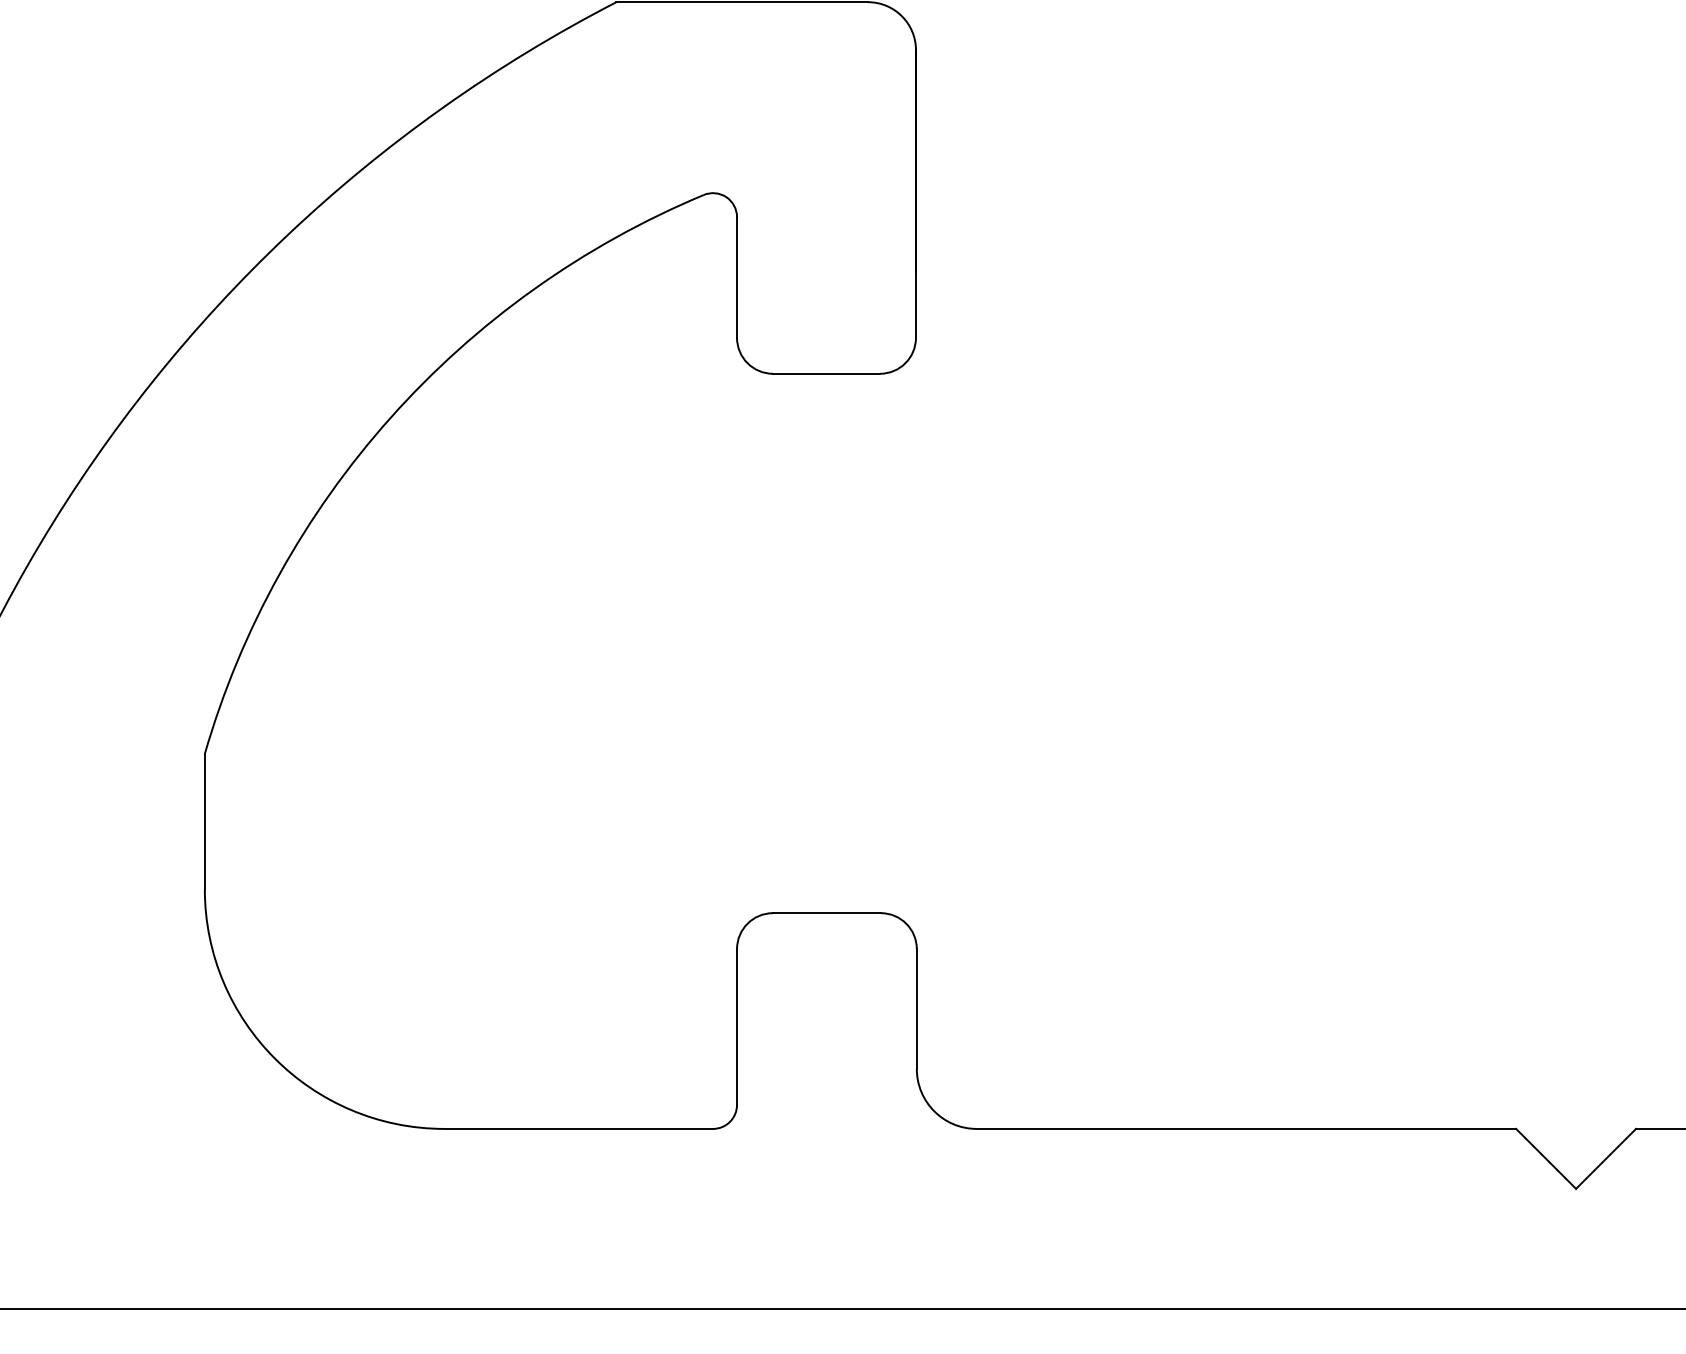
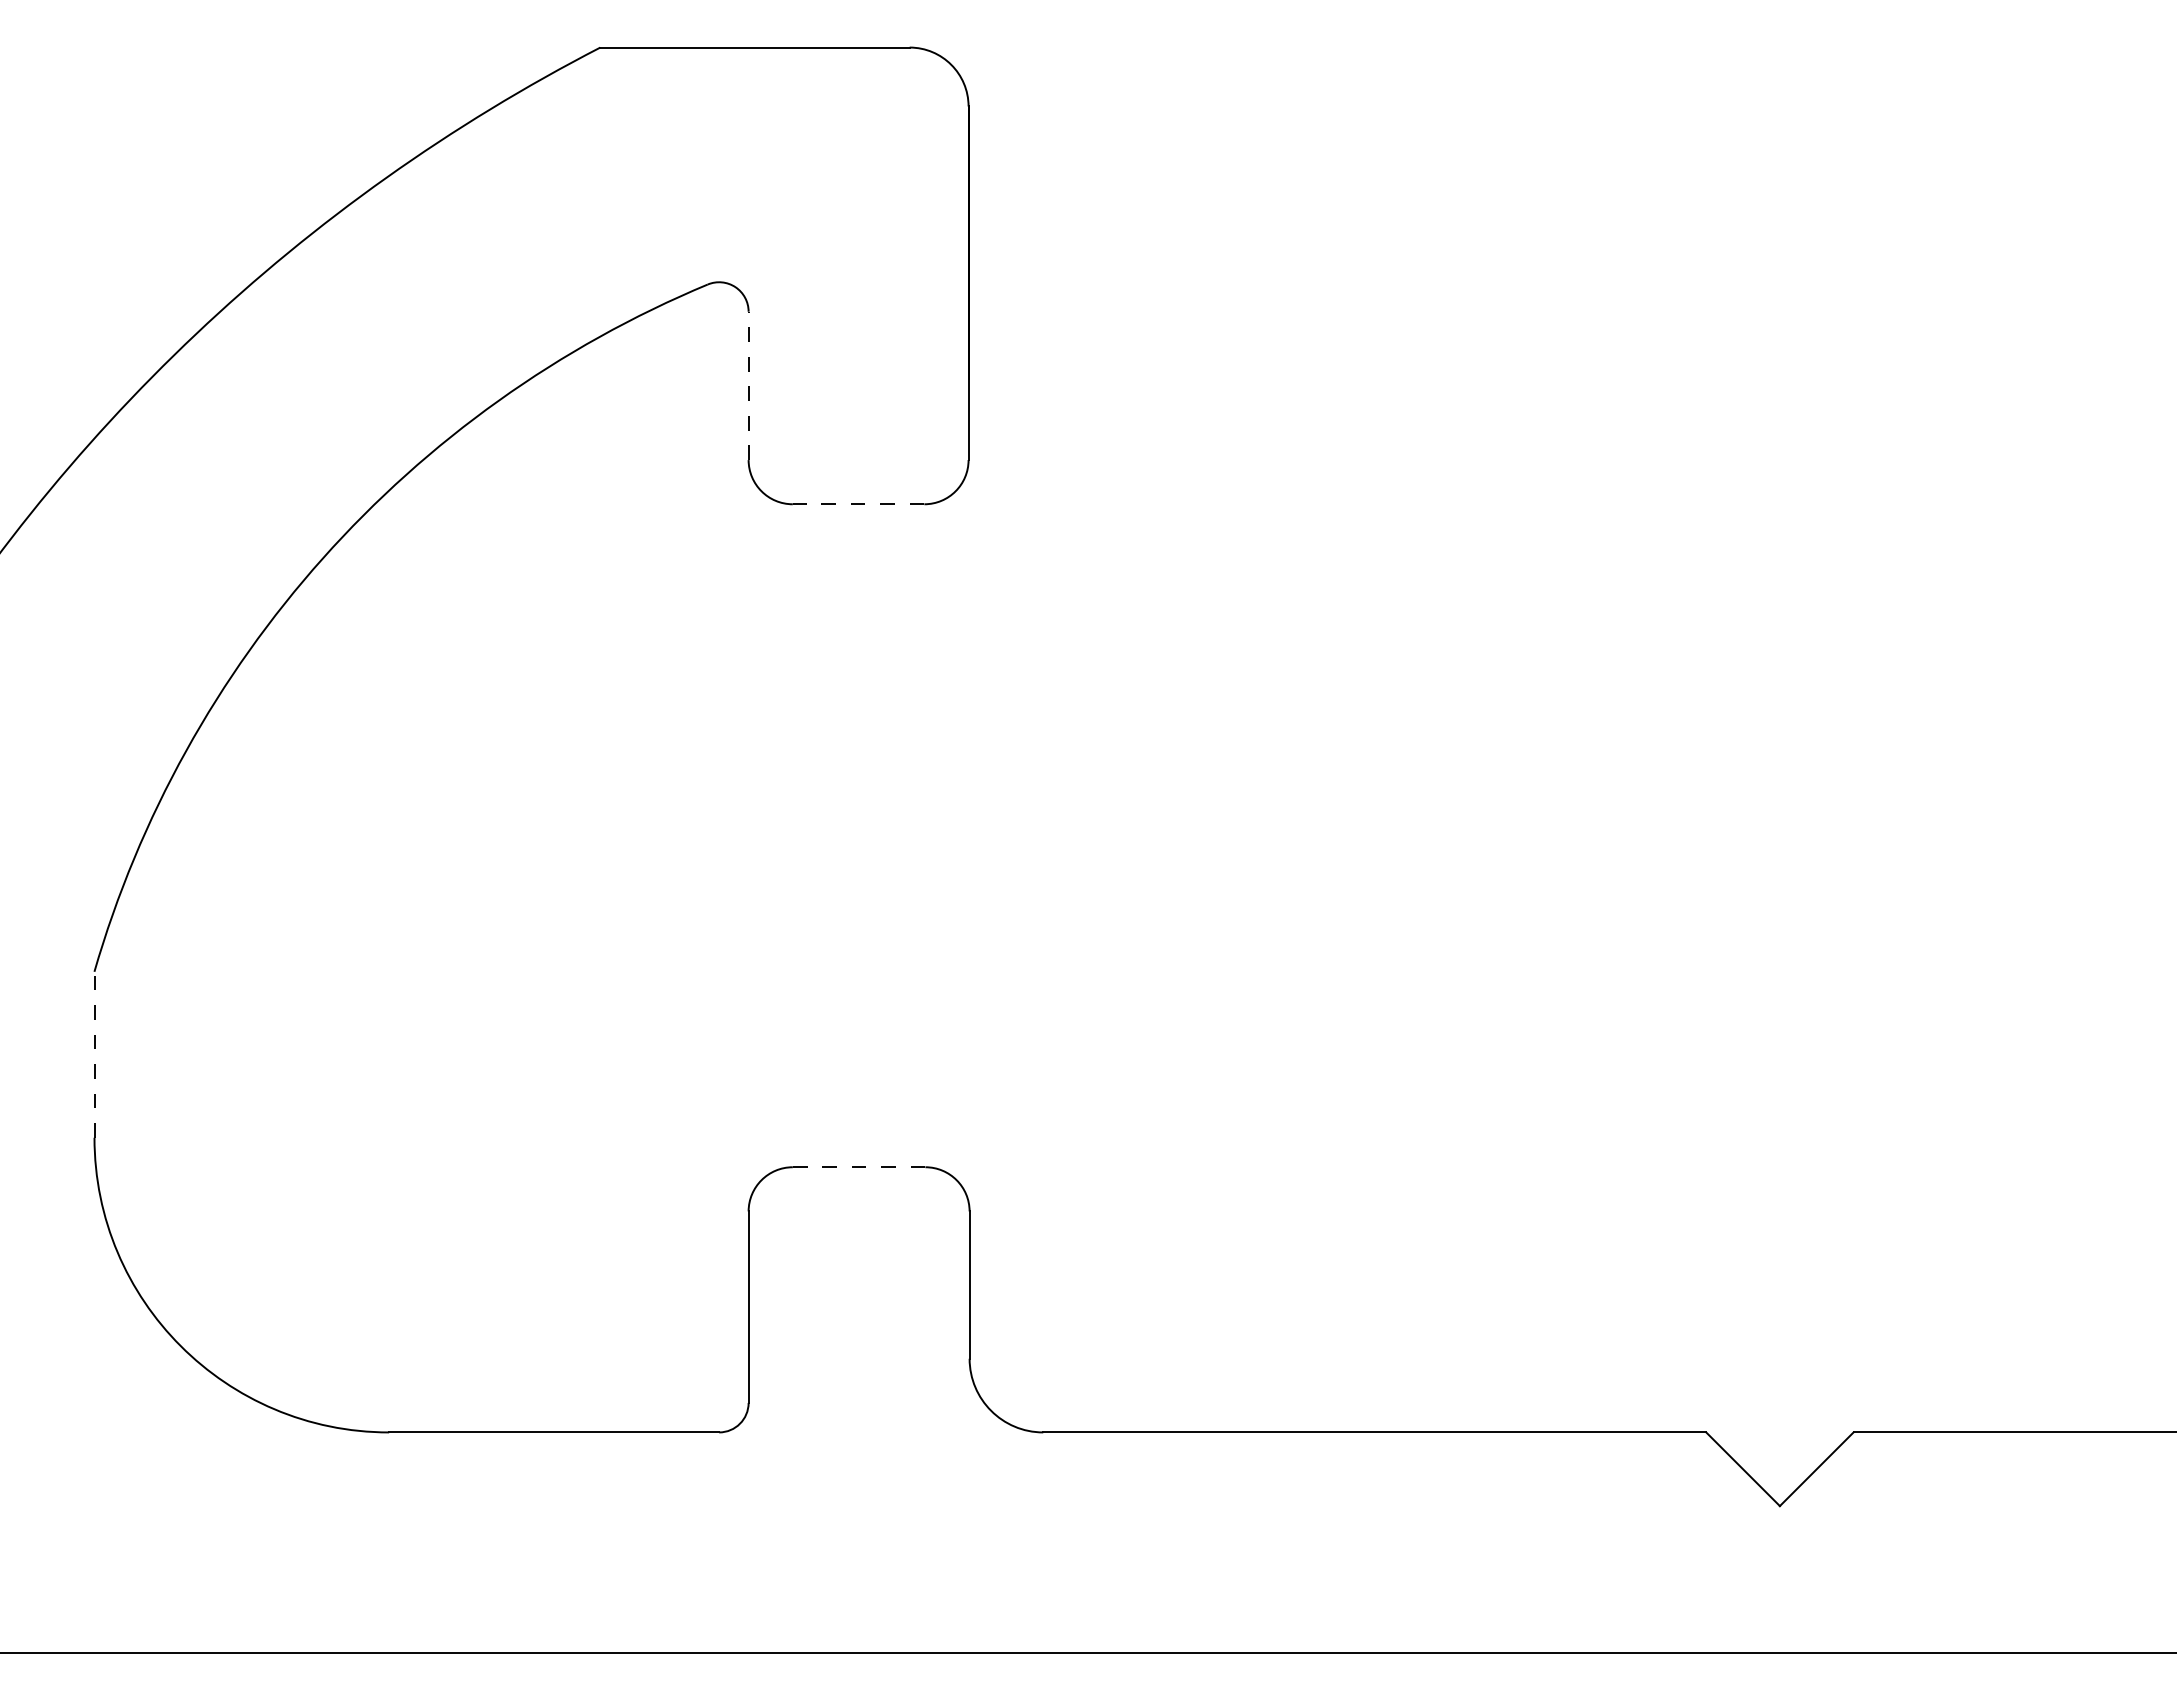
line: (736, 277) -> (748, 385), solid -> dashed
line: (826, 373) -> (858, 504), solid -> dashed
line: (204, 821) -> (94, 1054), solid -> dashed
line: (827, 913) -> (859, 1167), solid -> dashed

